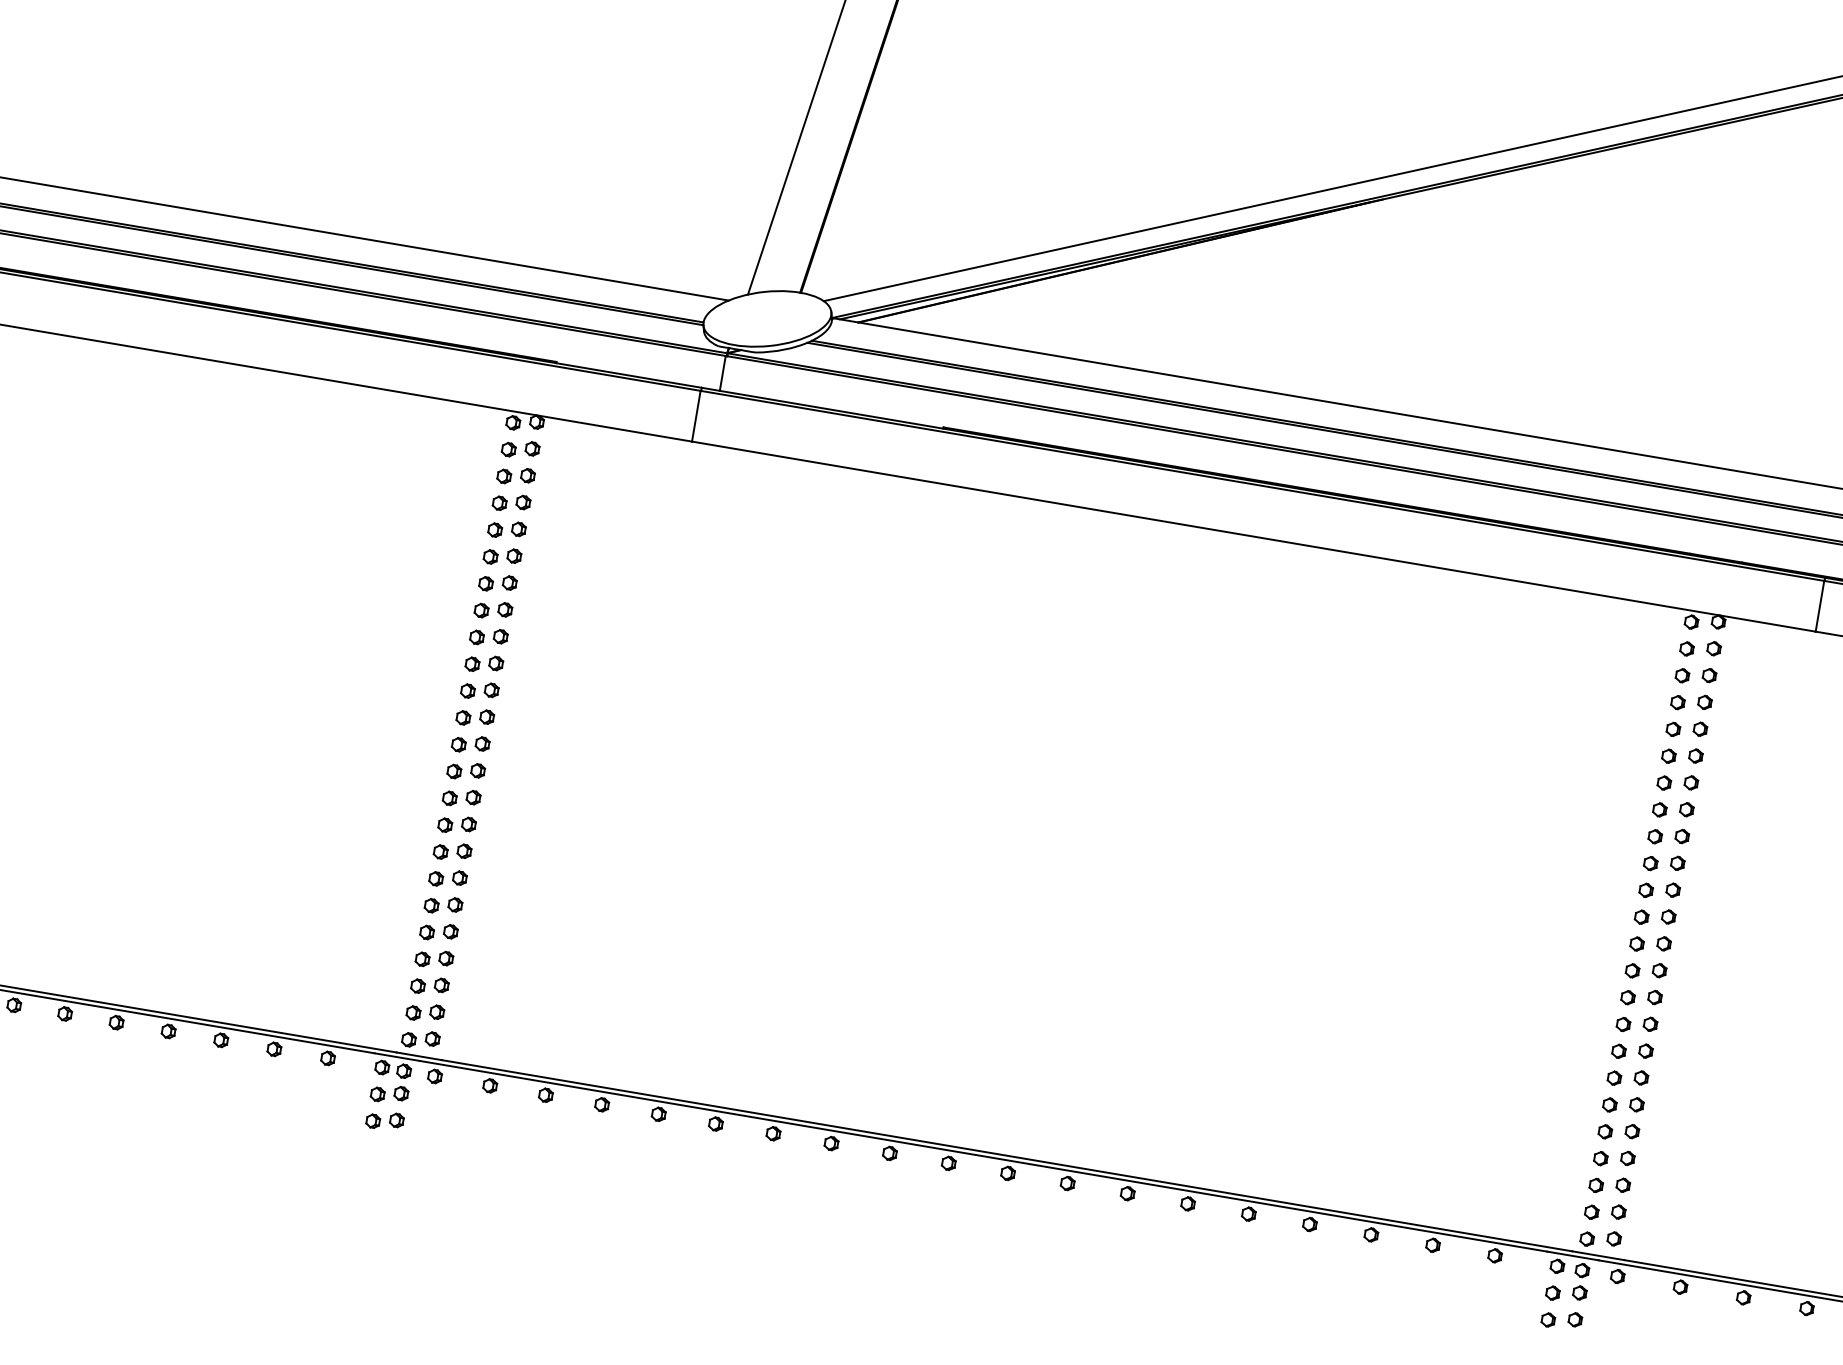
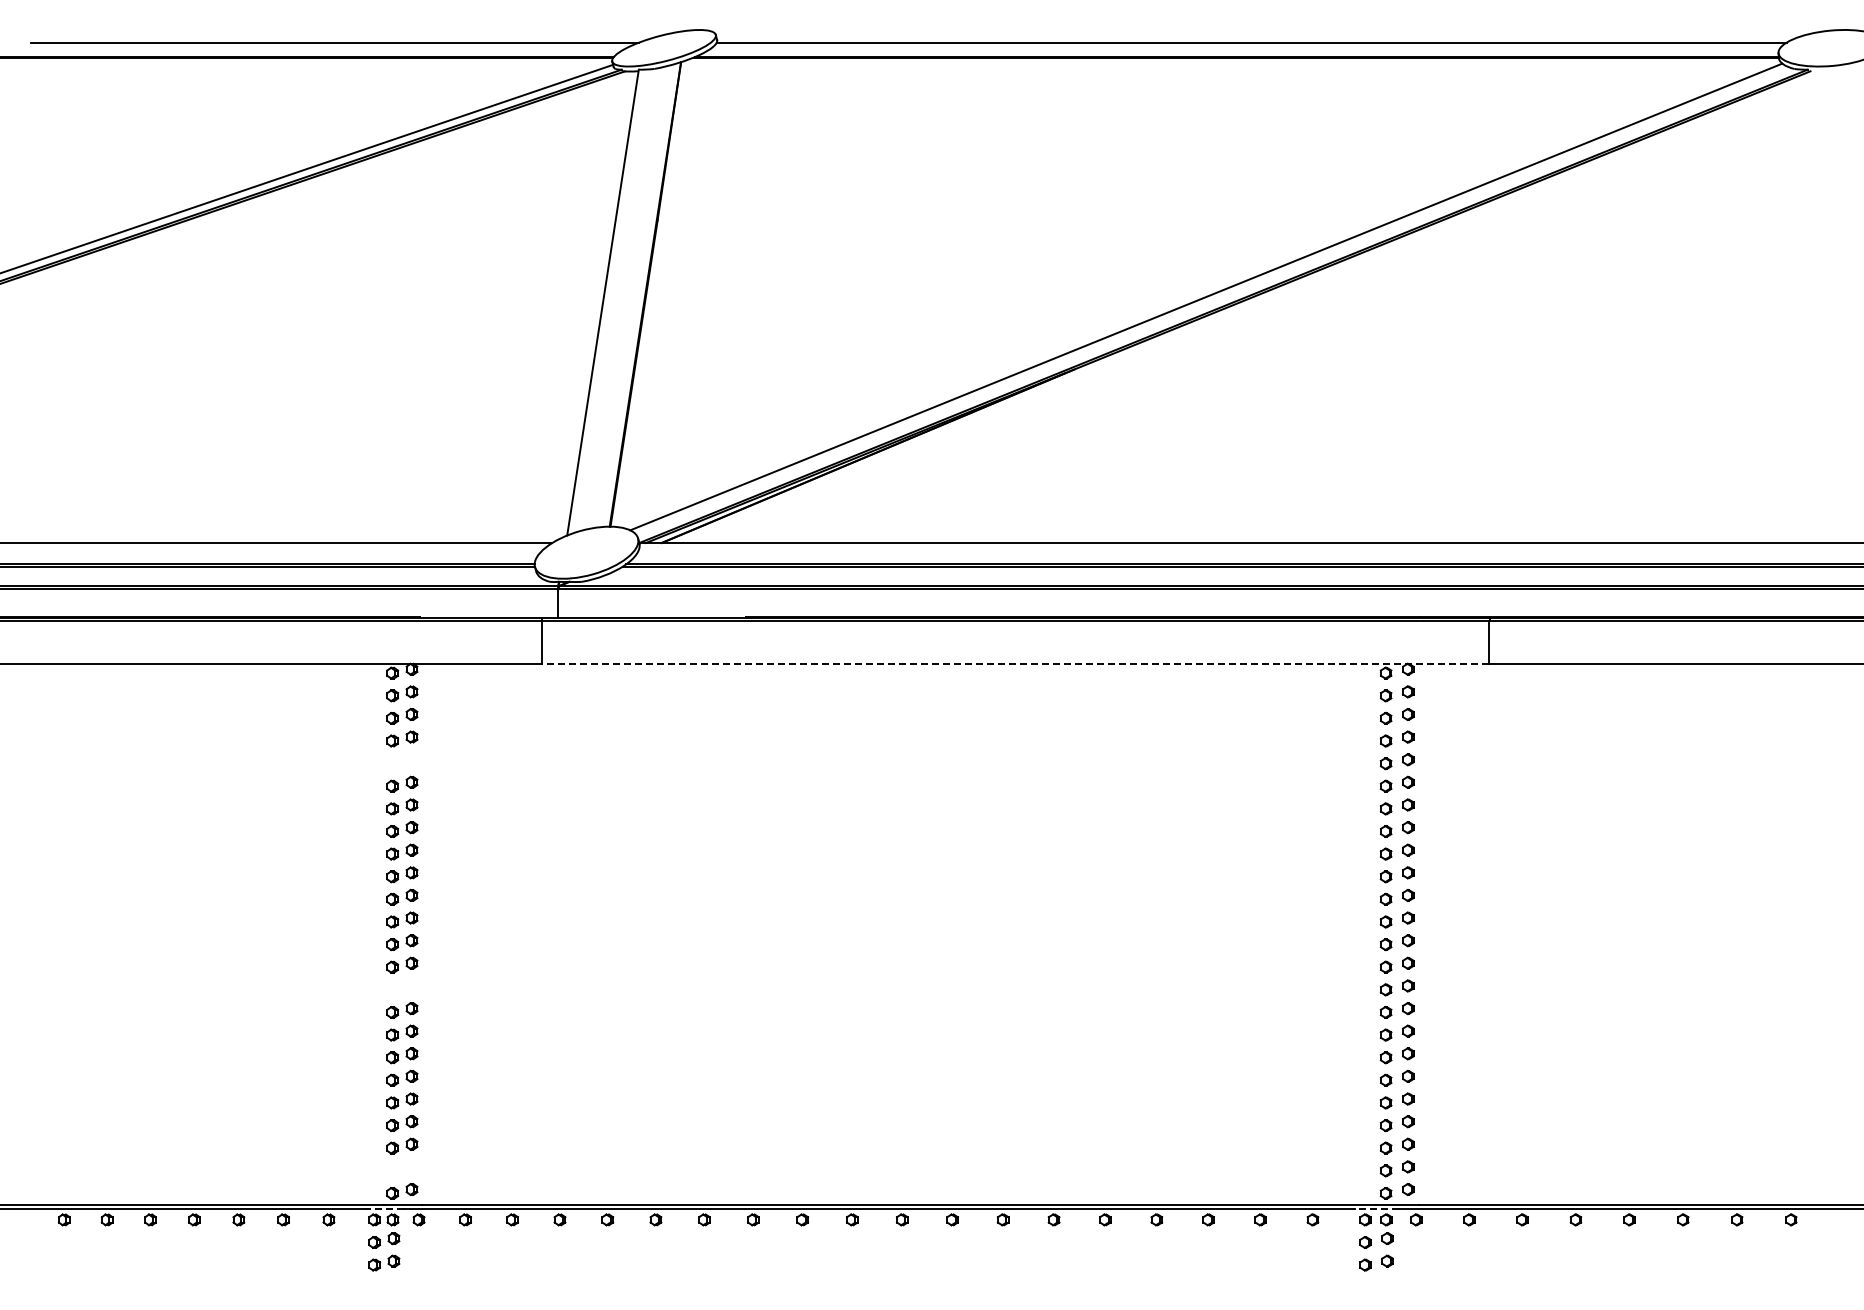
part: (507, 529) -> (402, 761), removed
line: (1253, 536) -> (1015, 663), solid -> dashed
part: (461, 797) -> (402, 987), removed
part: (425, 1012) -> (402, 1168), removed
line: (396, 1057) -> (384, 1209), solid -> dashed
line: (1572, 1256) -> (1376, 1209), solid -> dashed

